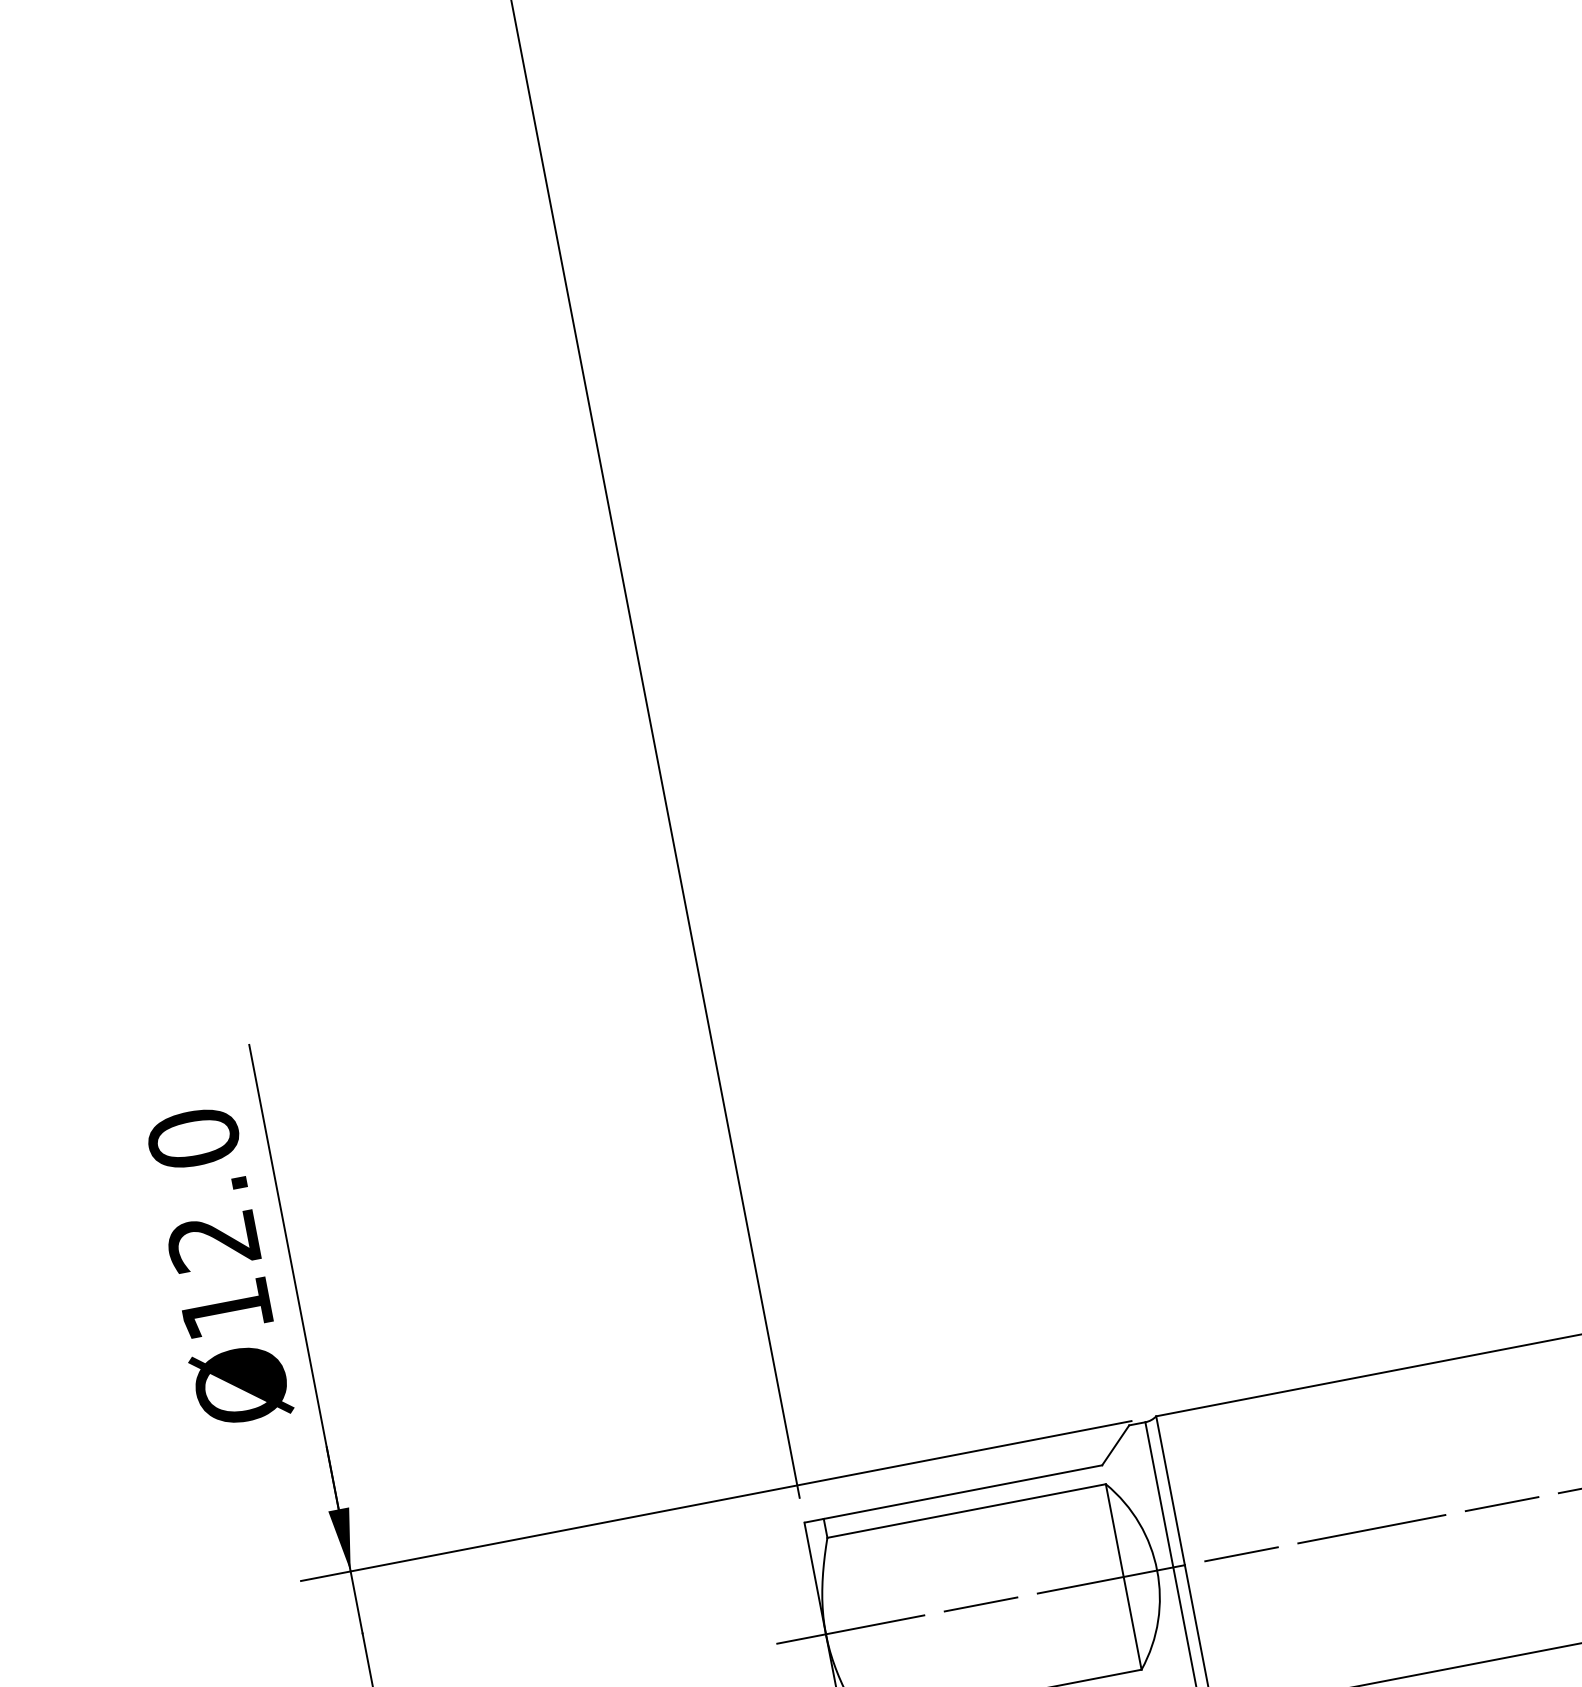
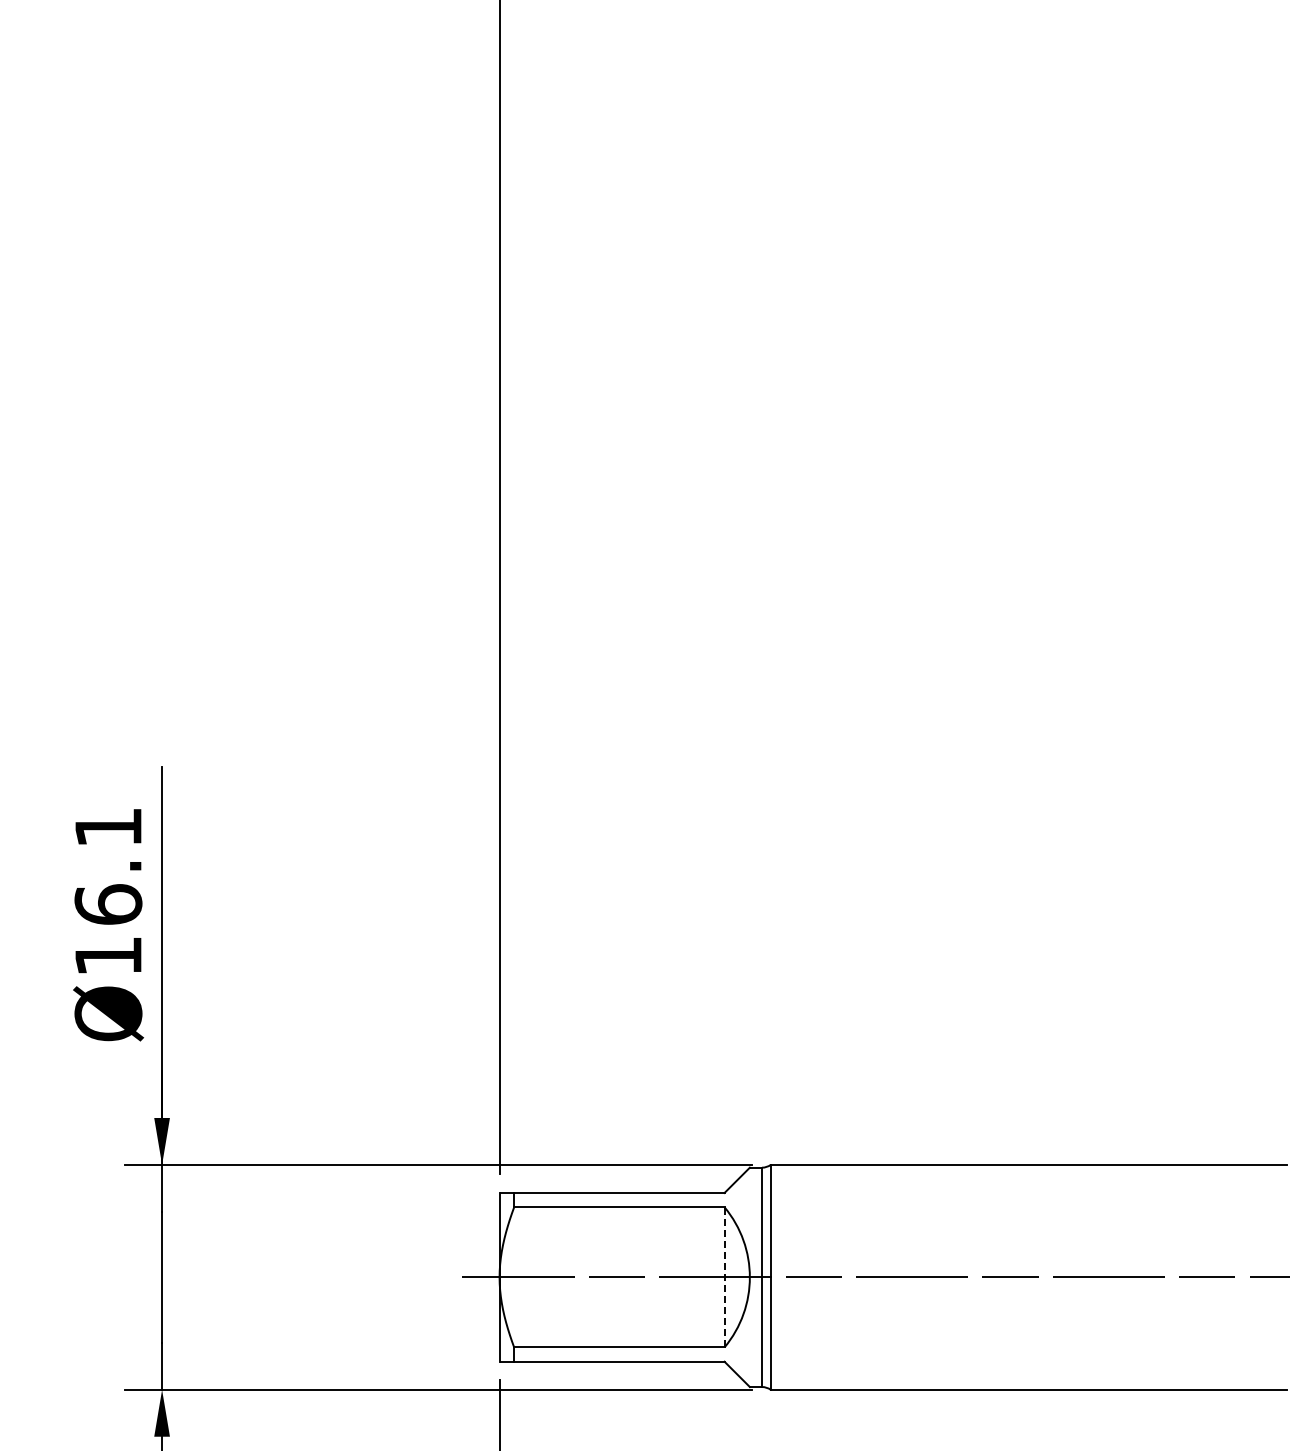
text: (203, 1188) -> (108, 865), Ø12.0 -> Ø16.1
line: (1123, 1575) -> (724, 1276), solid -> dashed

